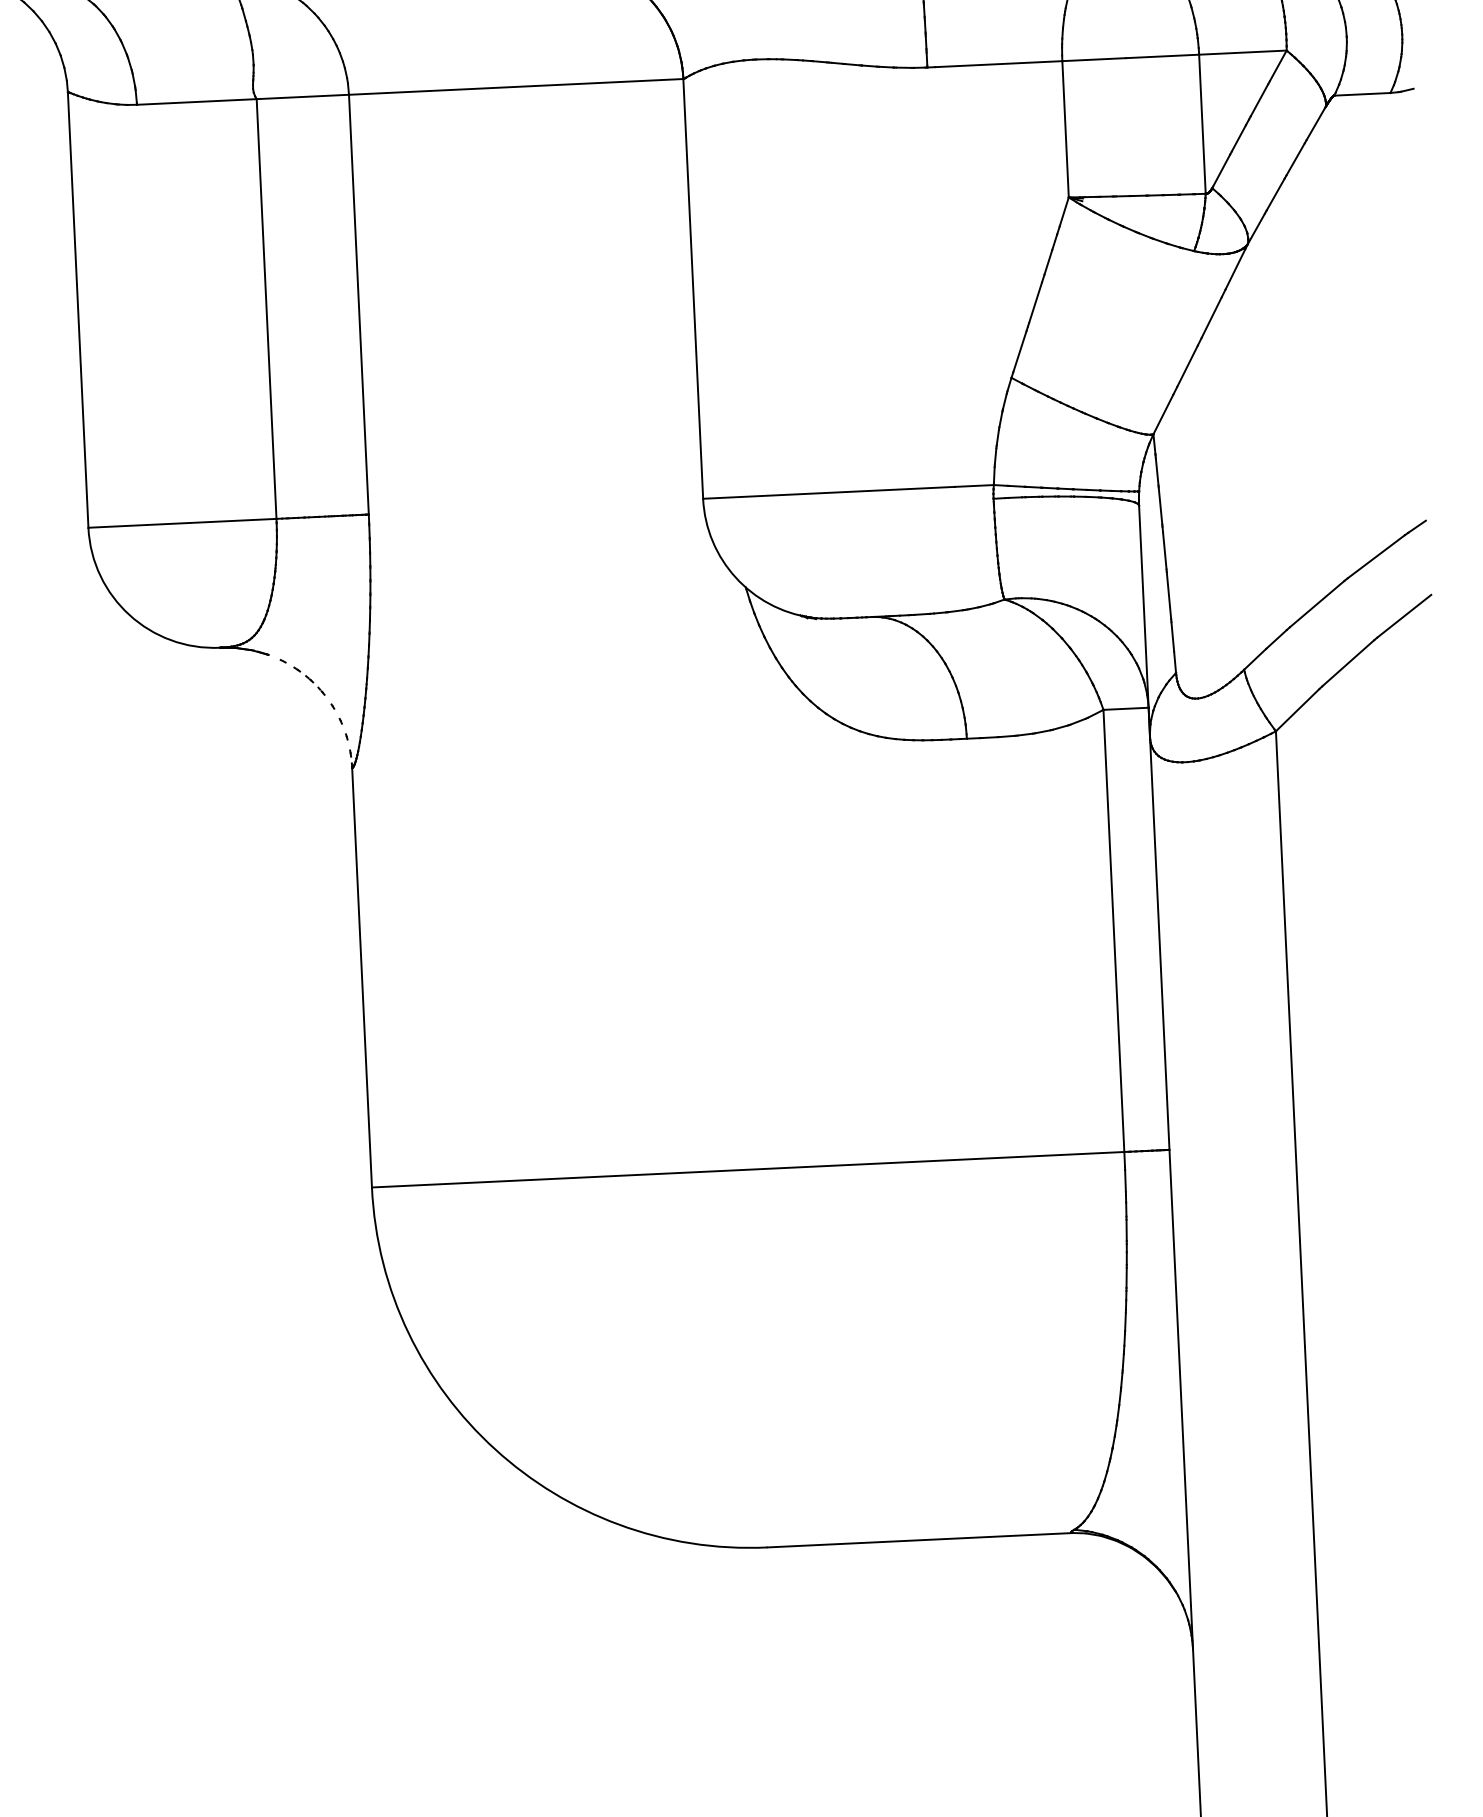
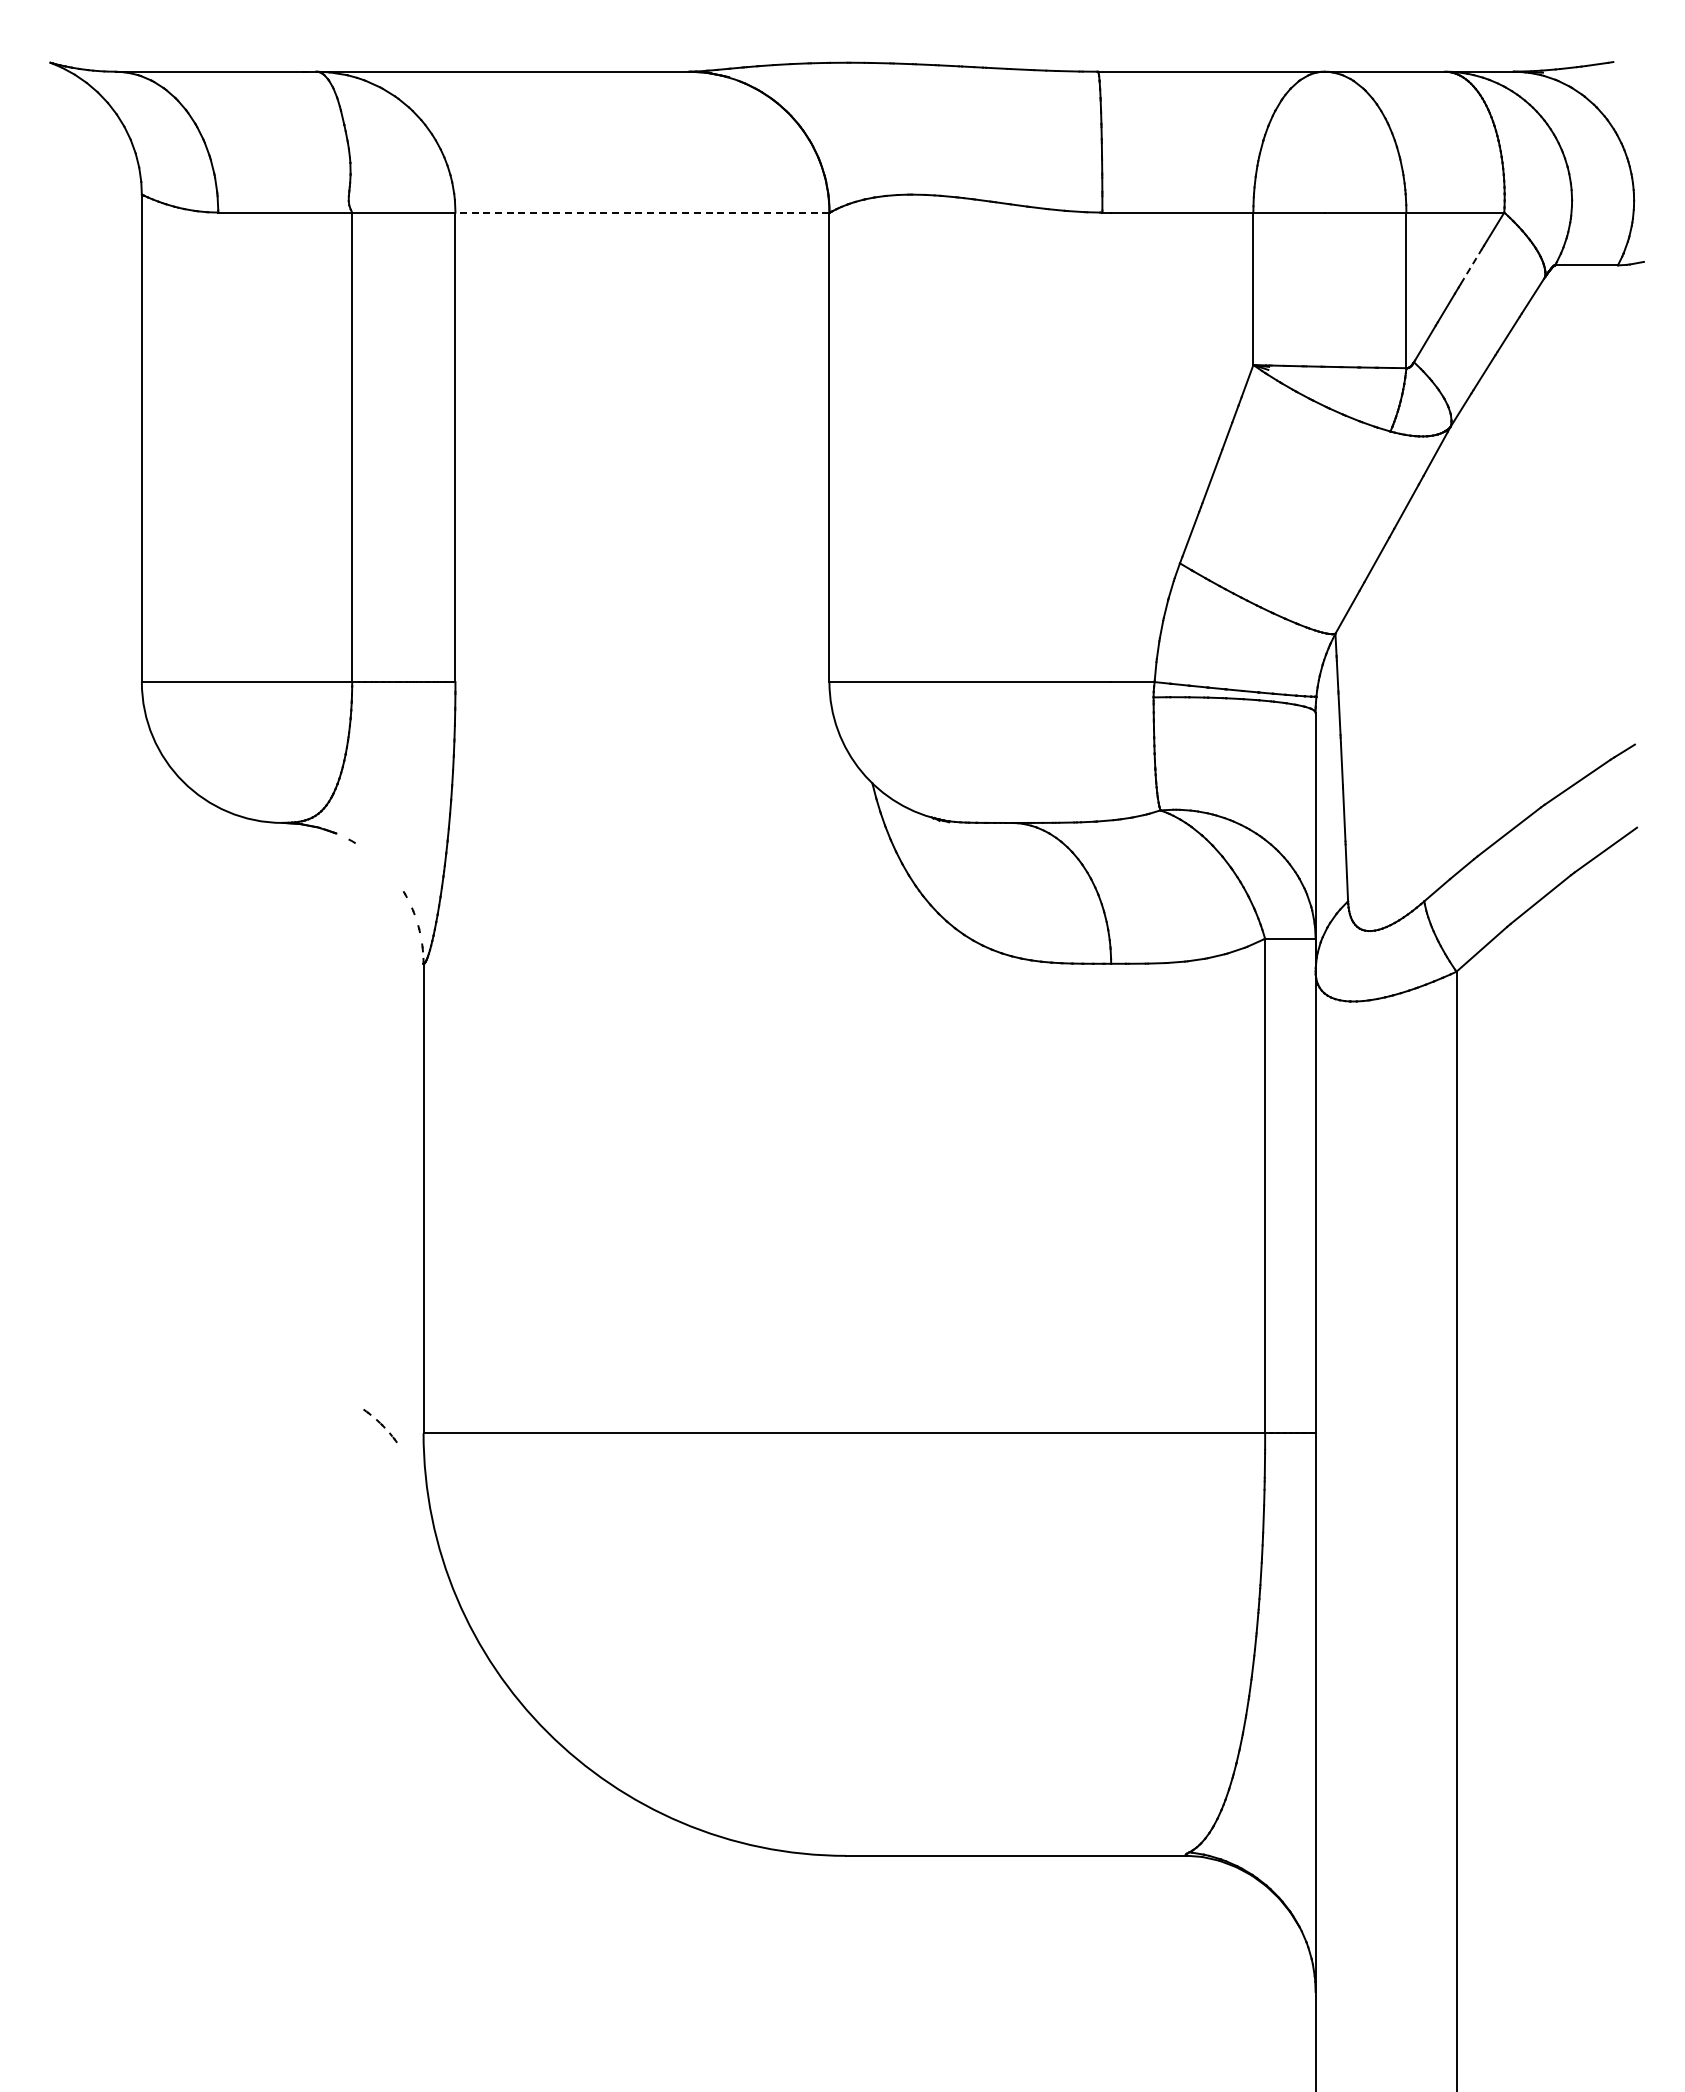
line: (516, 86) -> (642, 212), solid -> dashed
line: (1259, 100) -> (1471, 266), solid -> dashed
part: (309, 680) -> (380, 1425), moved

